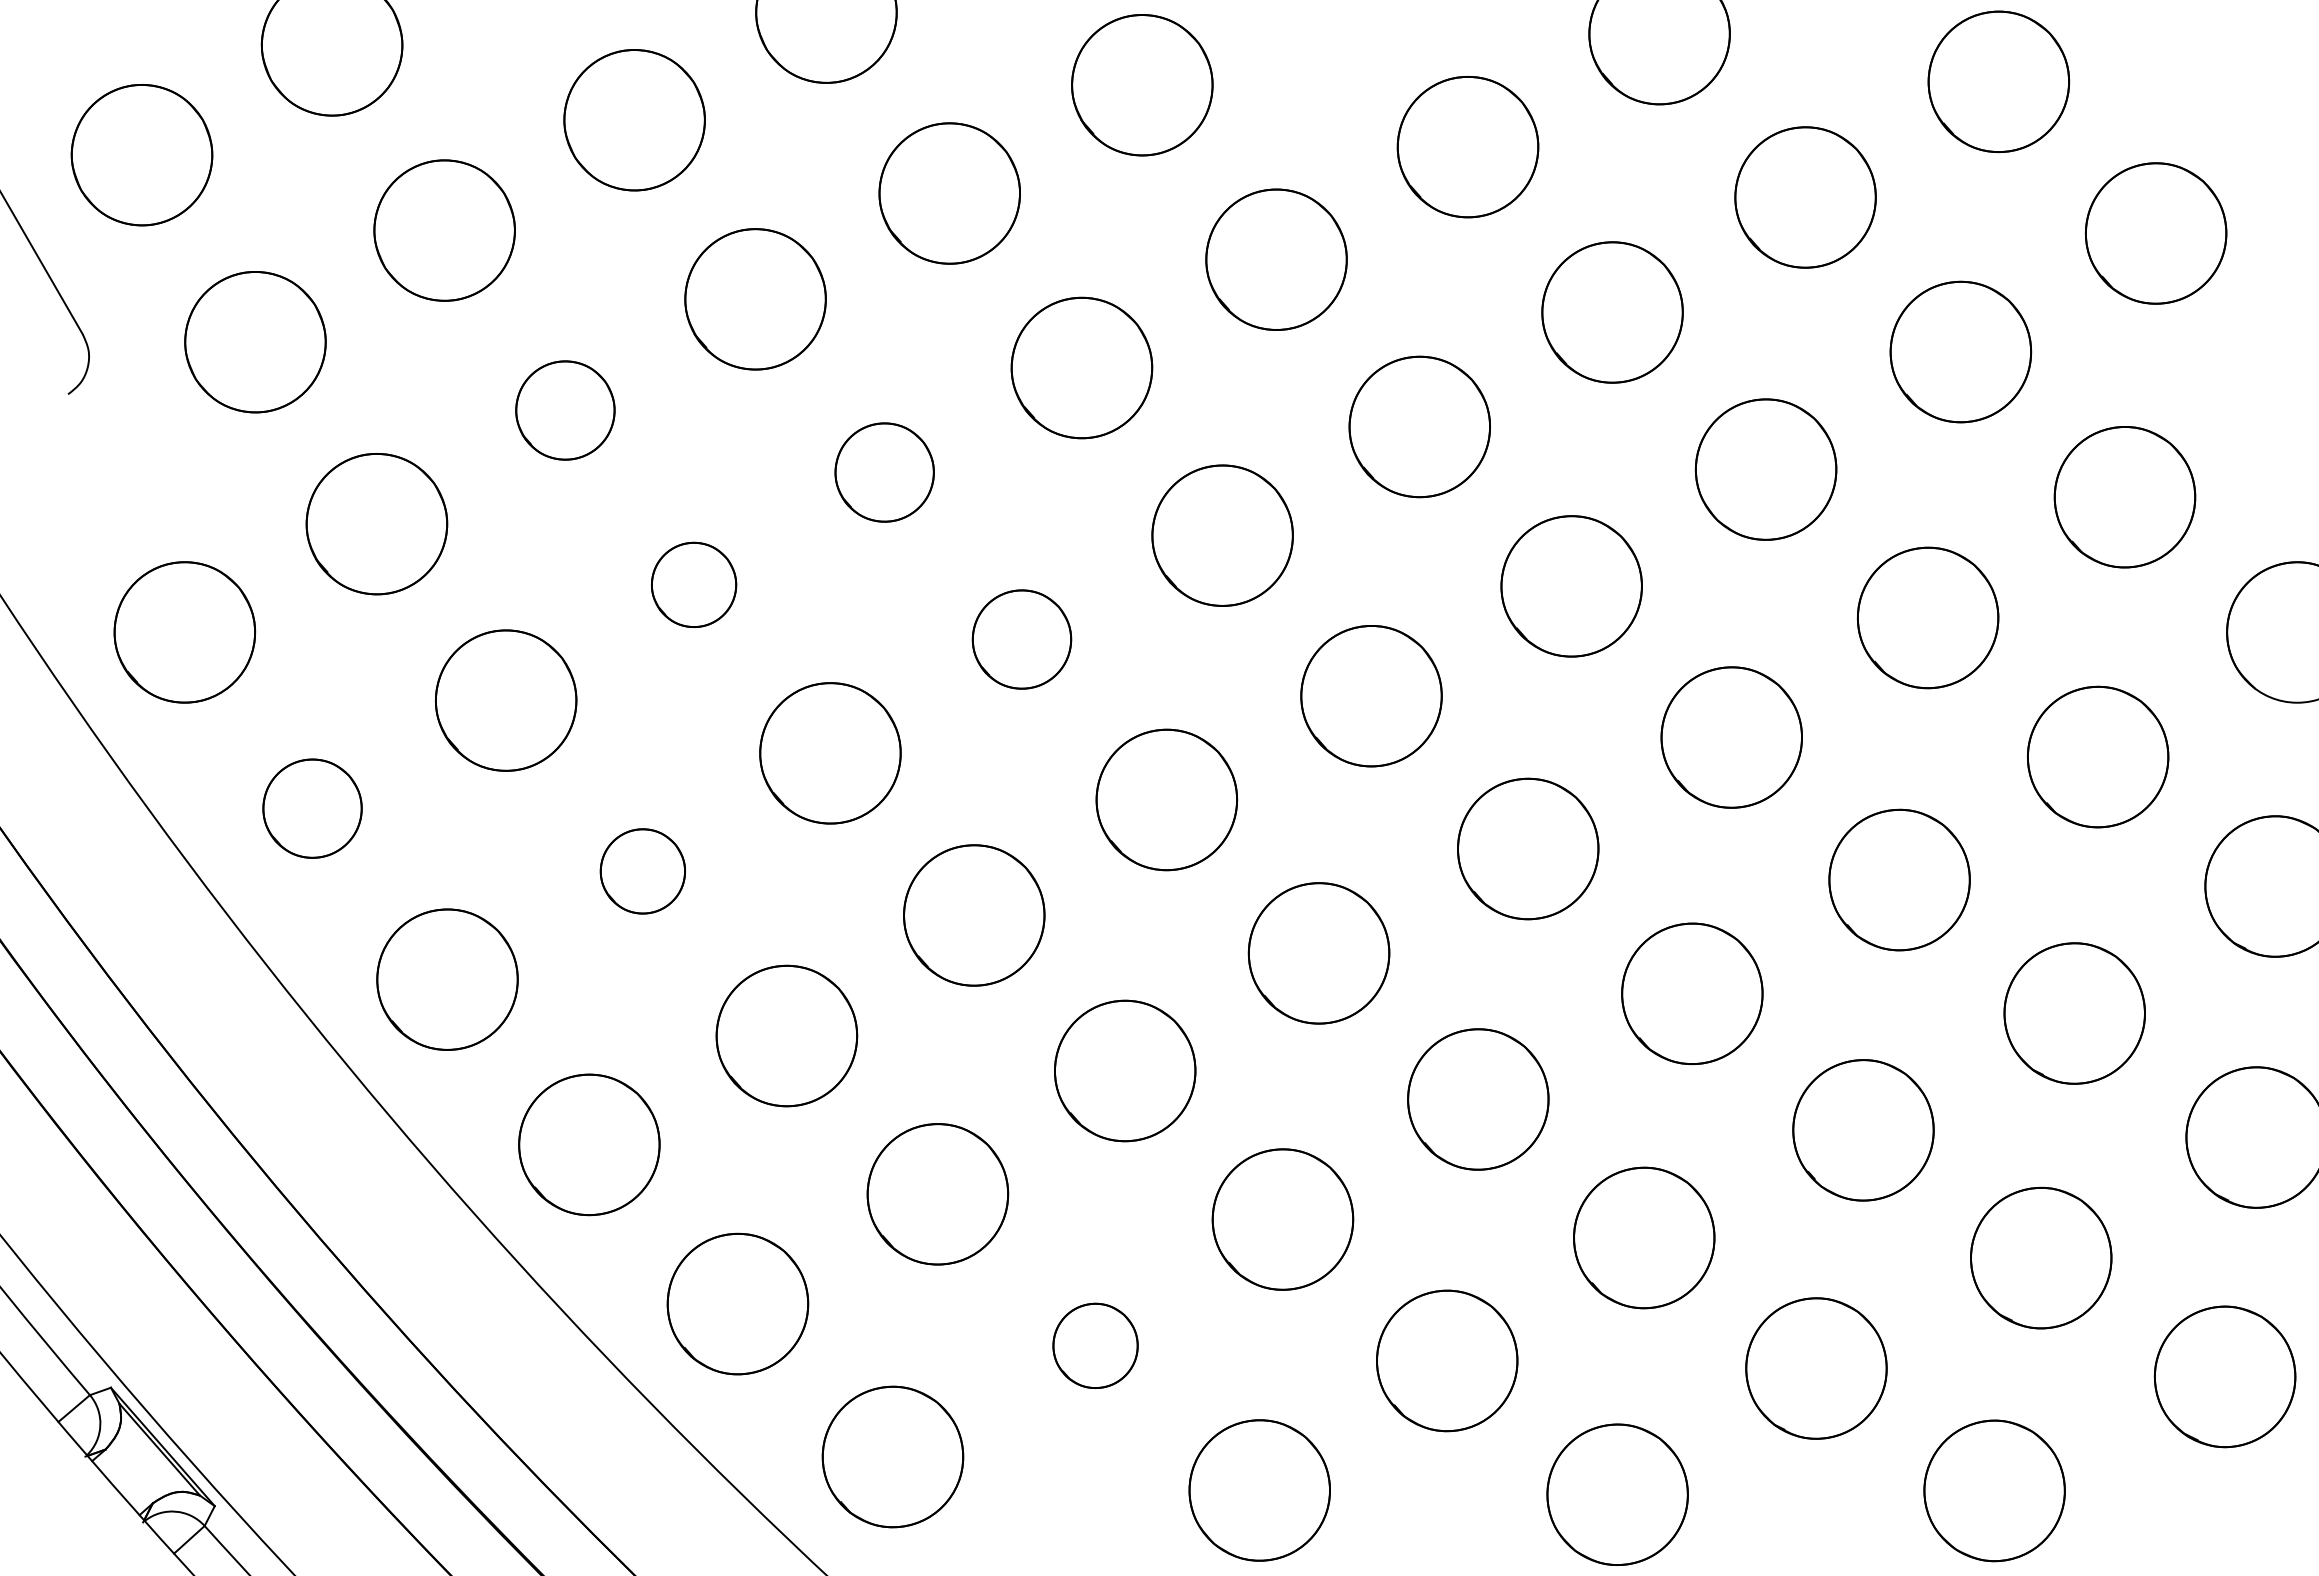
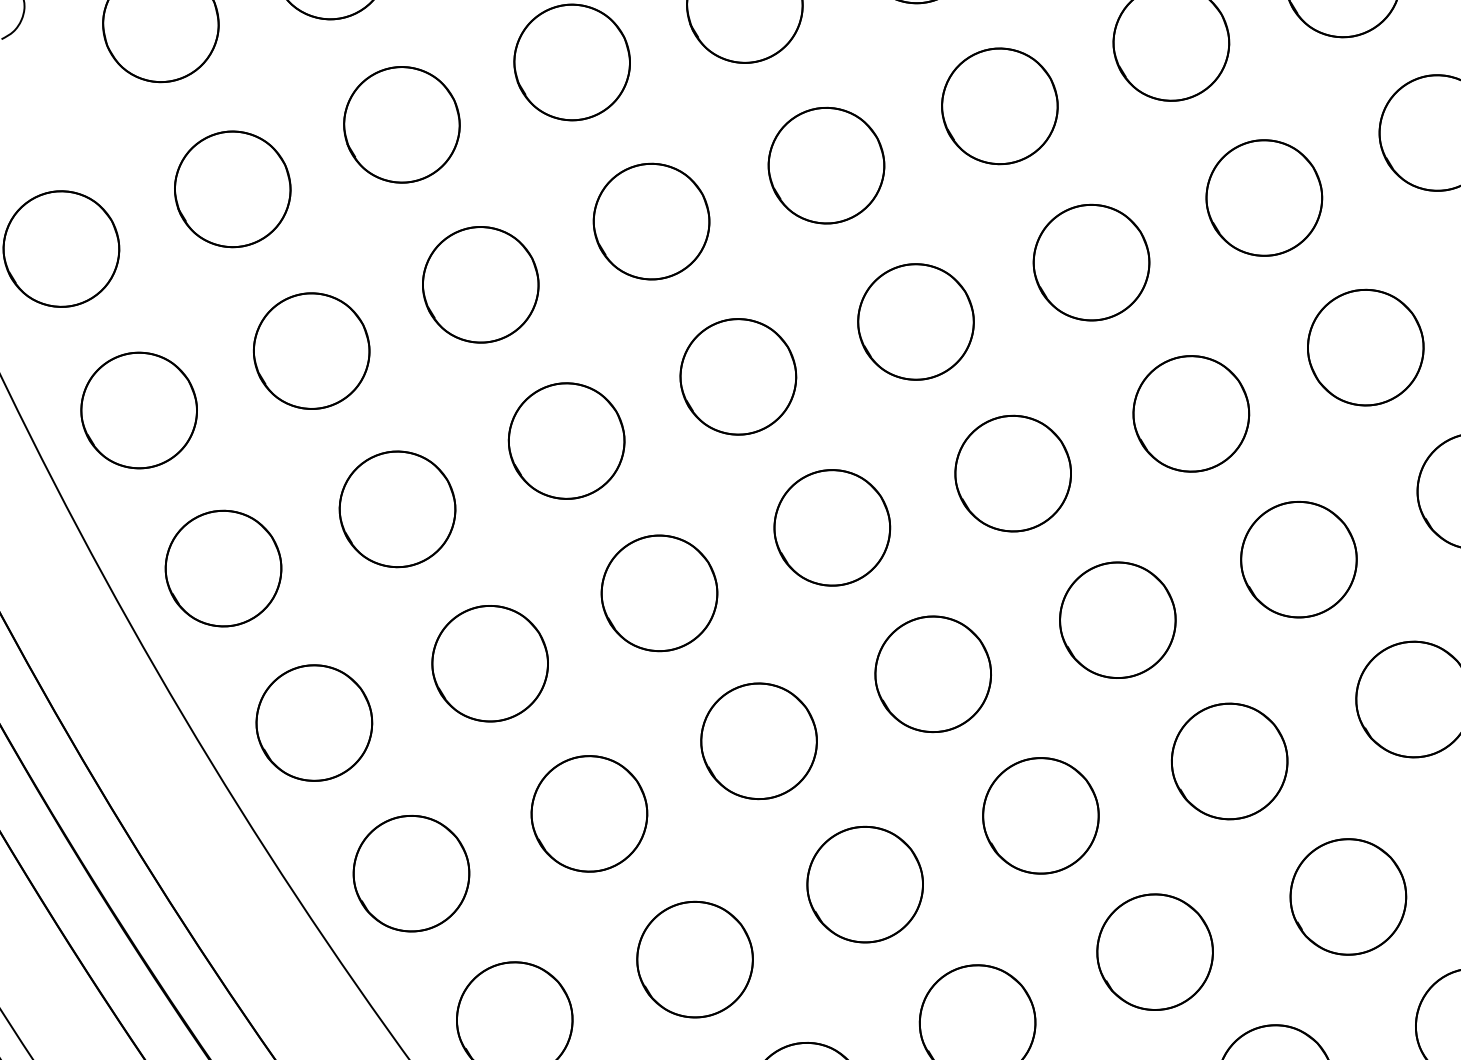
circle: (565, 410) -> (402, 124), size x1.43
part: (884, 472) -> (651, 221), size x1.43
part: (693, 584) -> (480, 284), size x1.67
part: (1021, 639) -> (737, 376), size x1.43
circle: (312, 808) -> (139, 410), size x1.43
part: (642, 871) -> (397, 509), size x1.67
part: (1095, 1345) -> (695, 959), size x1.67

